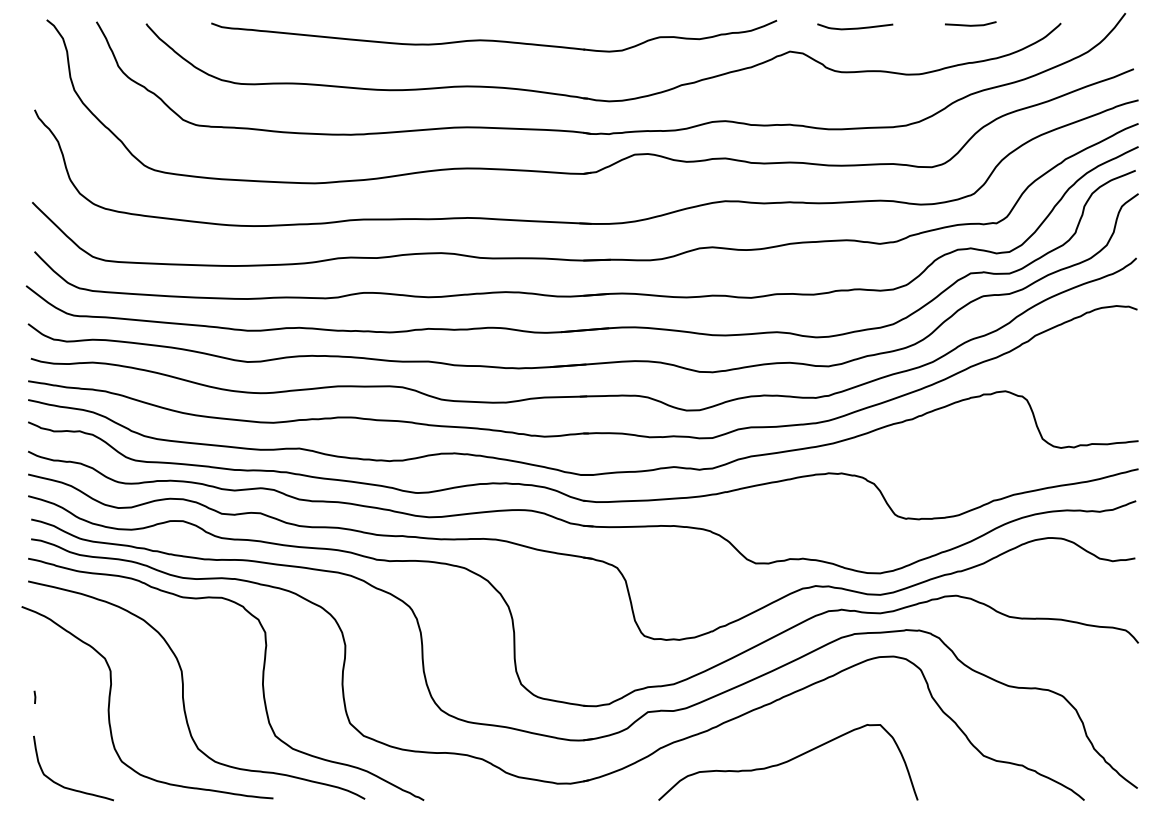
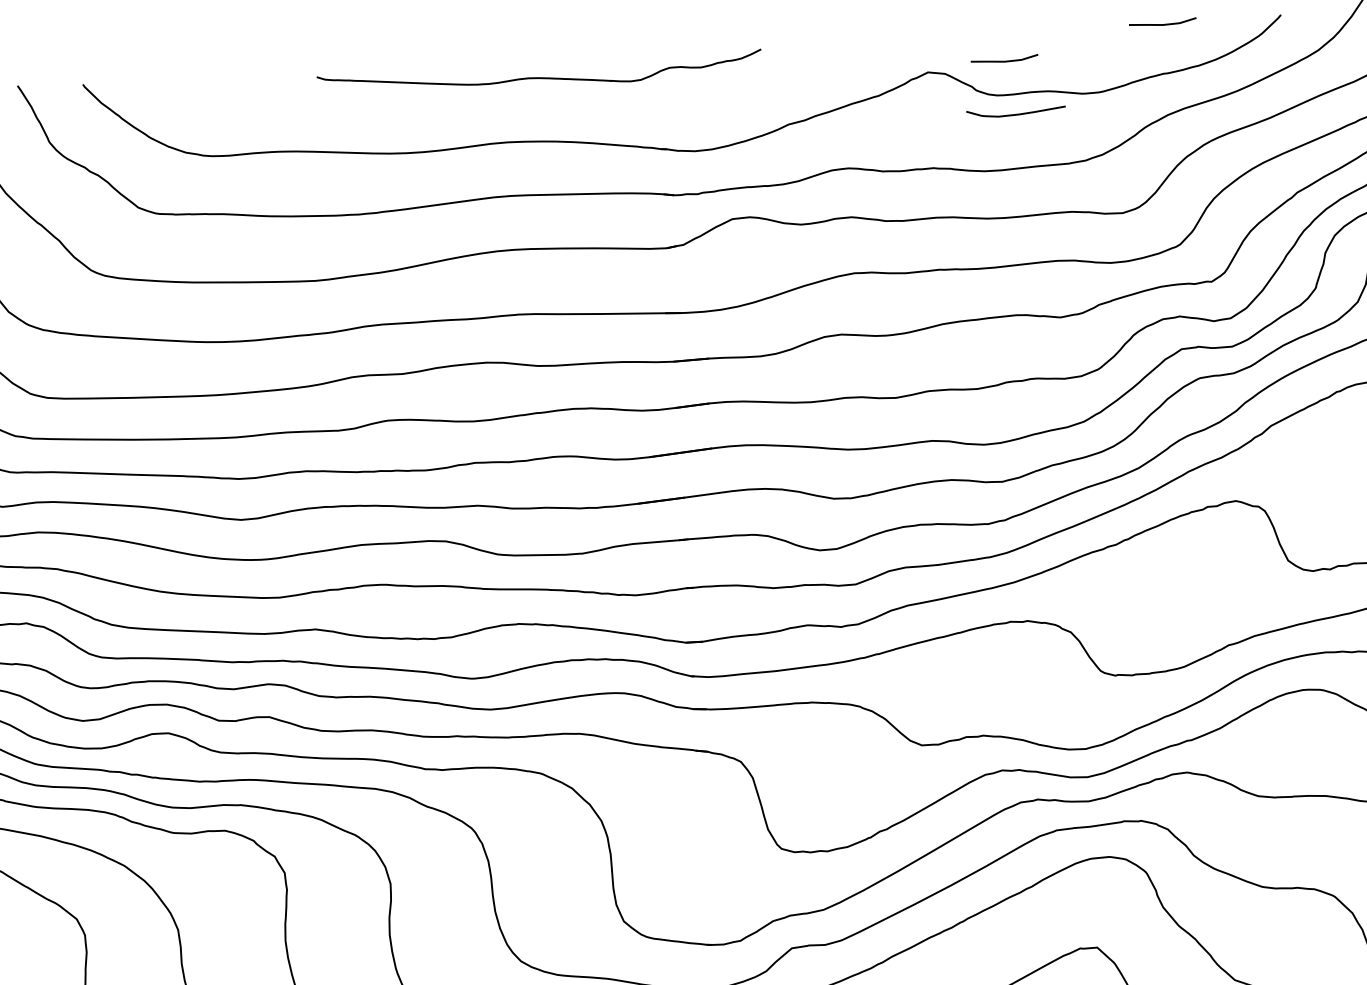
curve: (855, 27) -> (1016, 113), moved
part: (494, 35) -> (539, 73), size x0.6
line: (848, 45) -> (1004, 59), added

